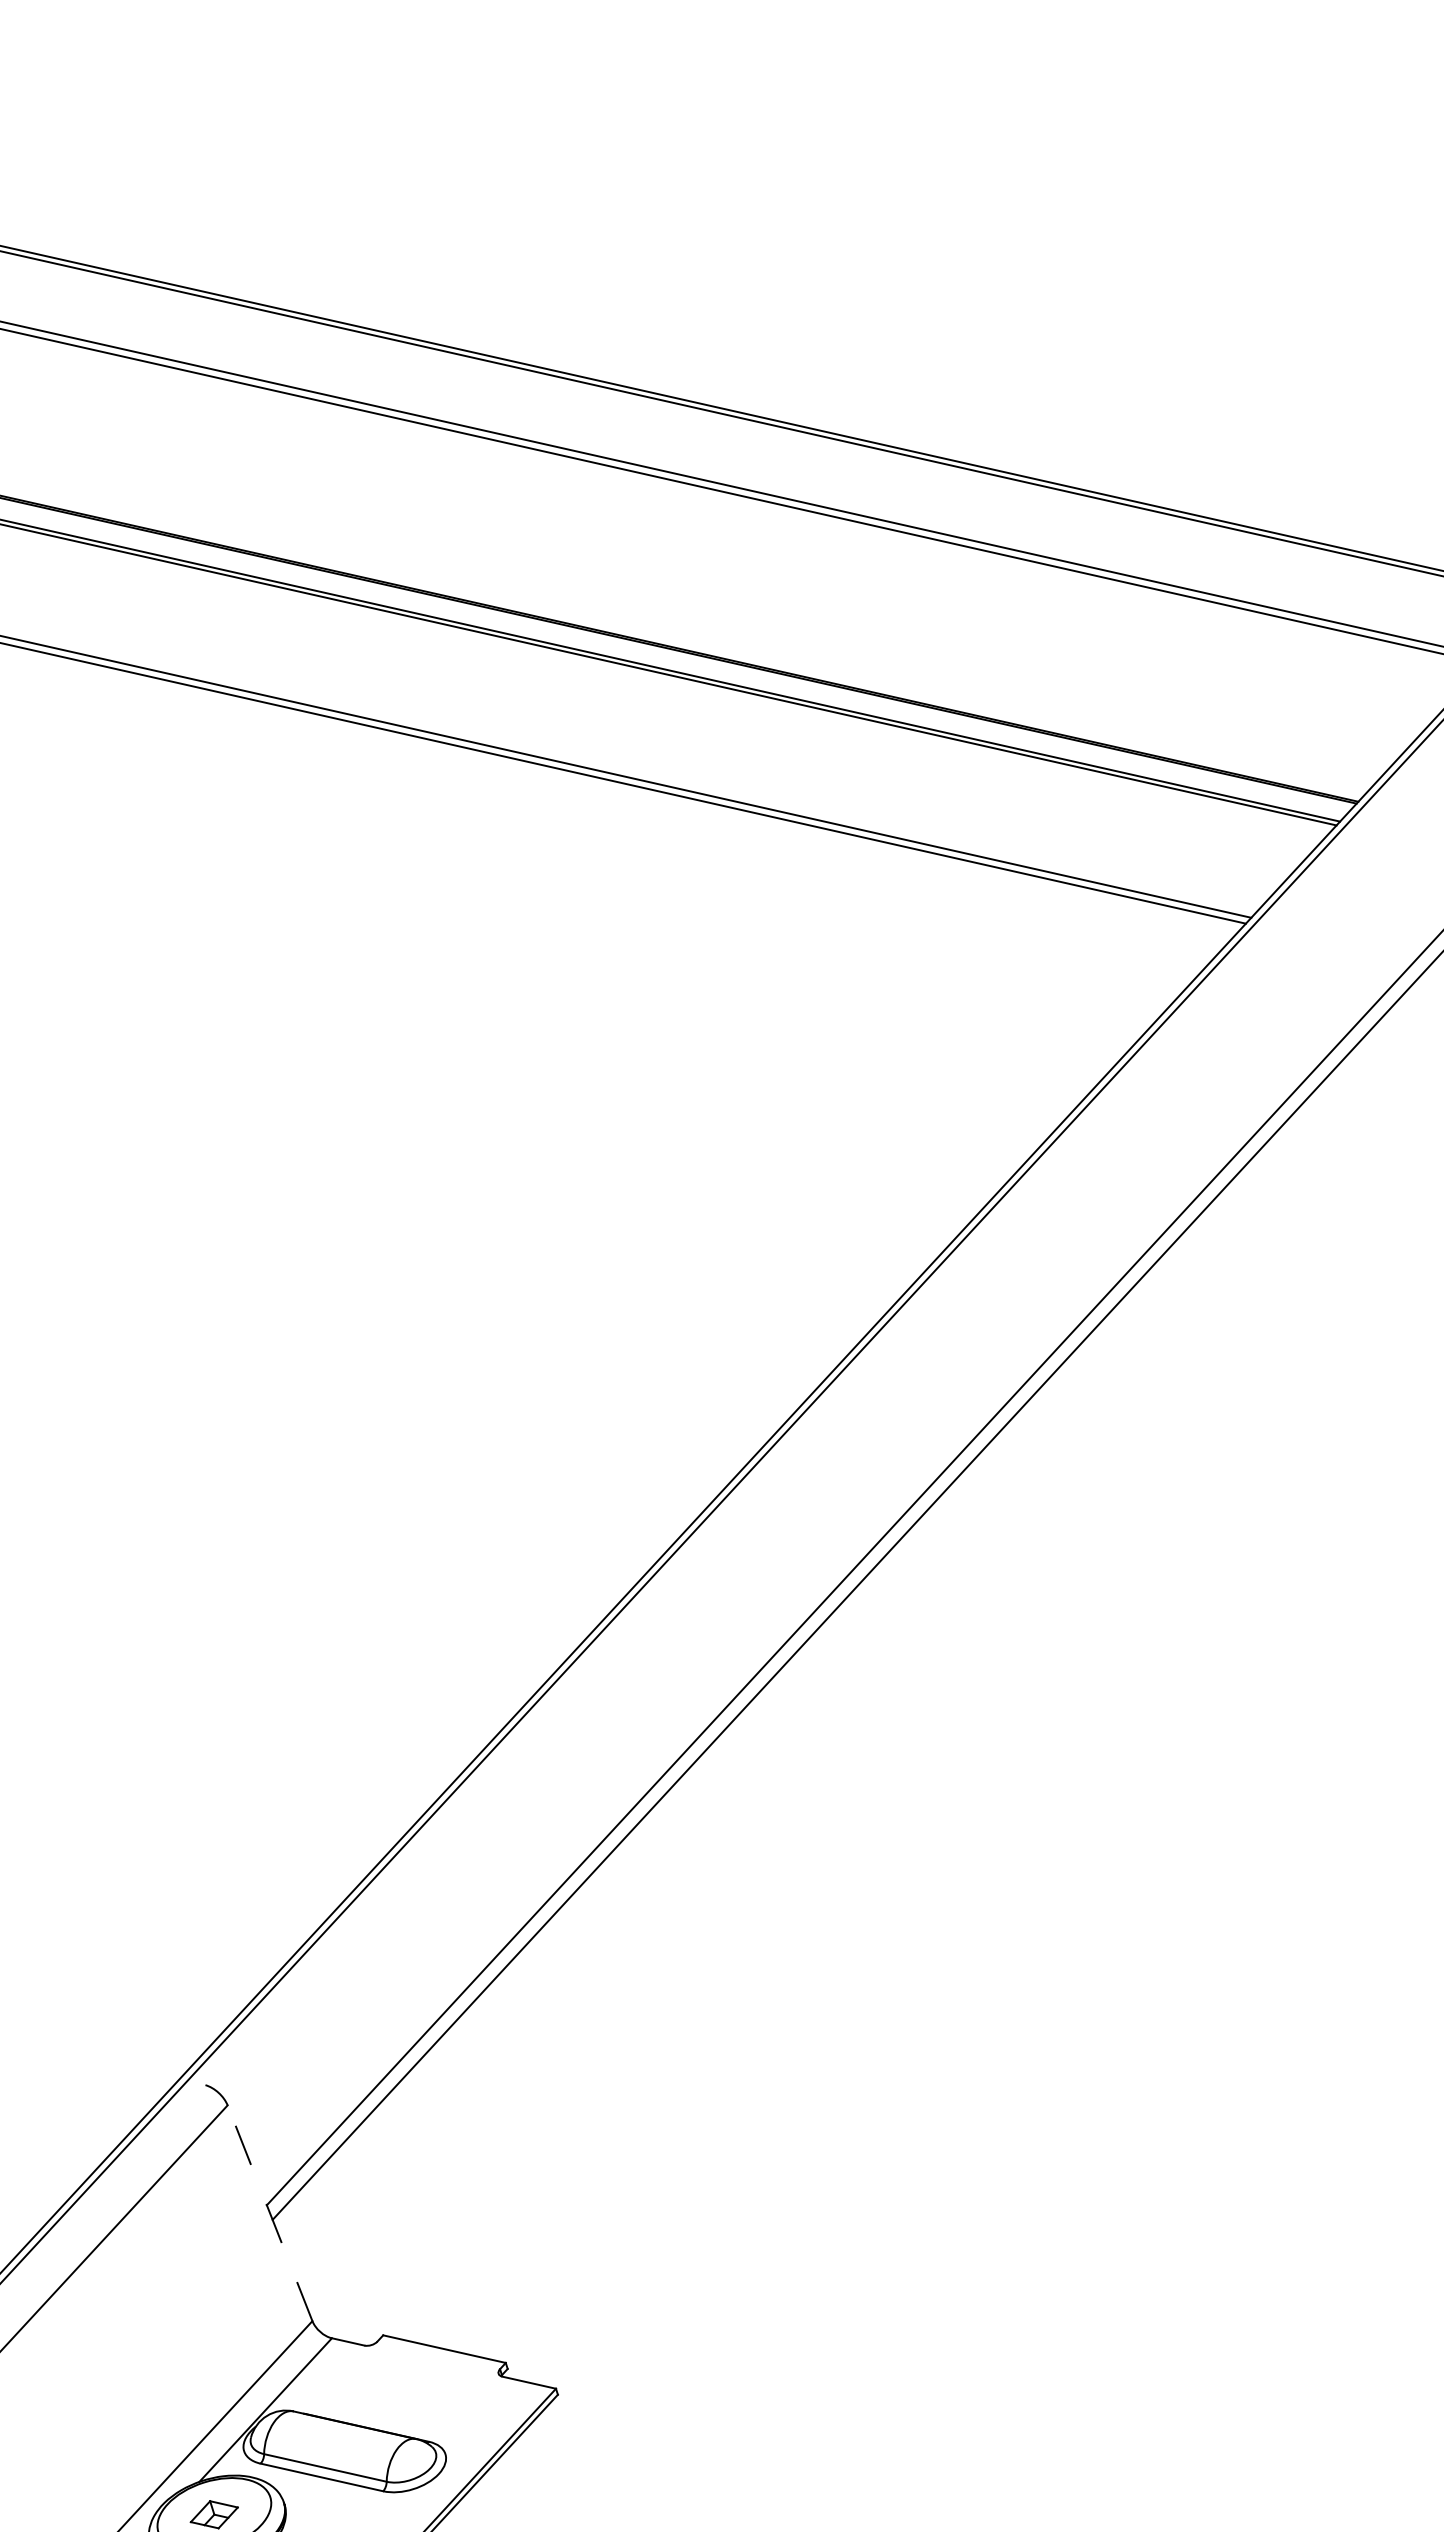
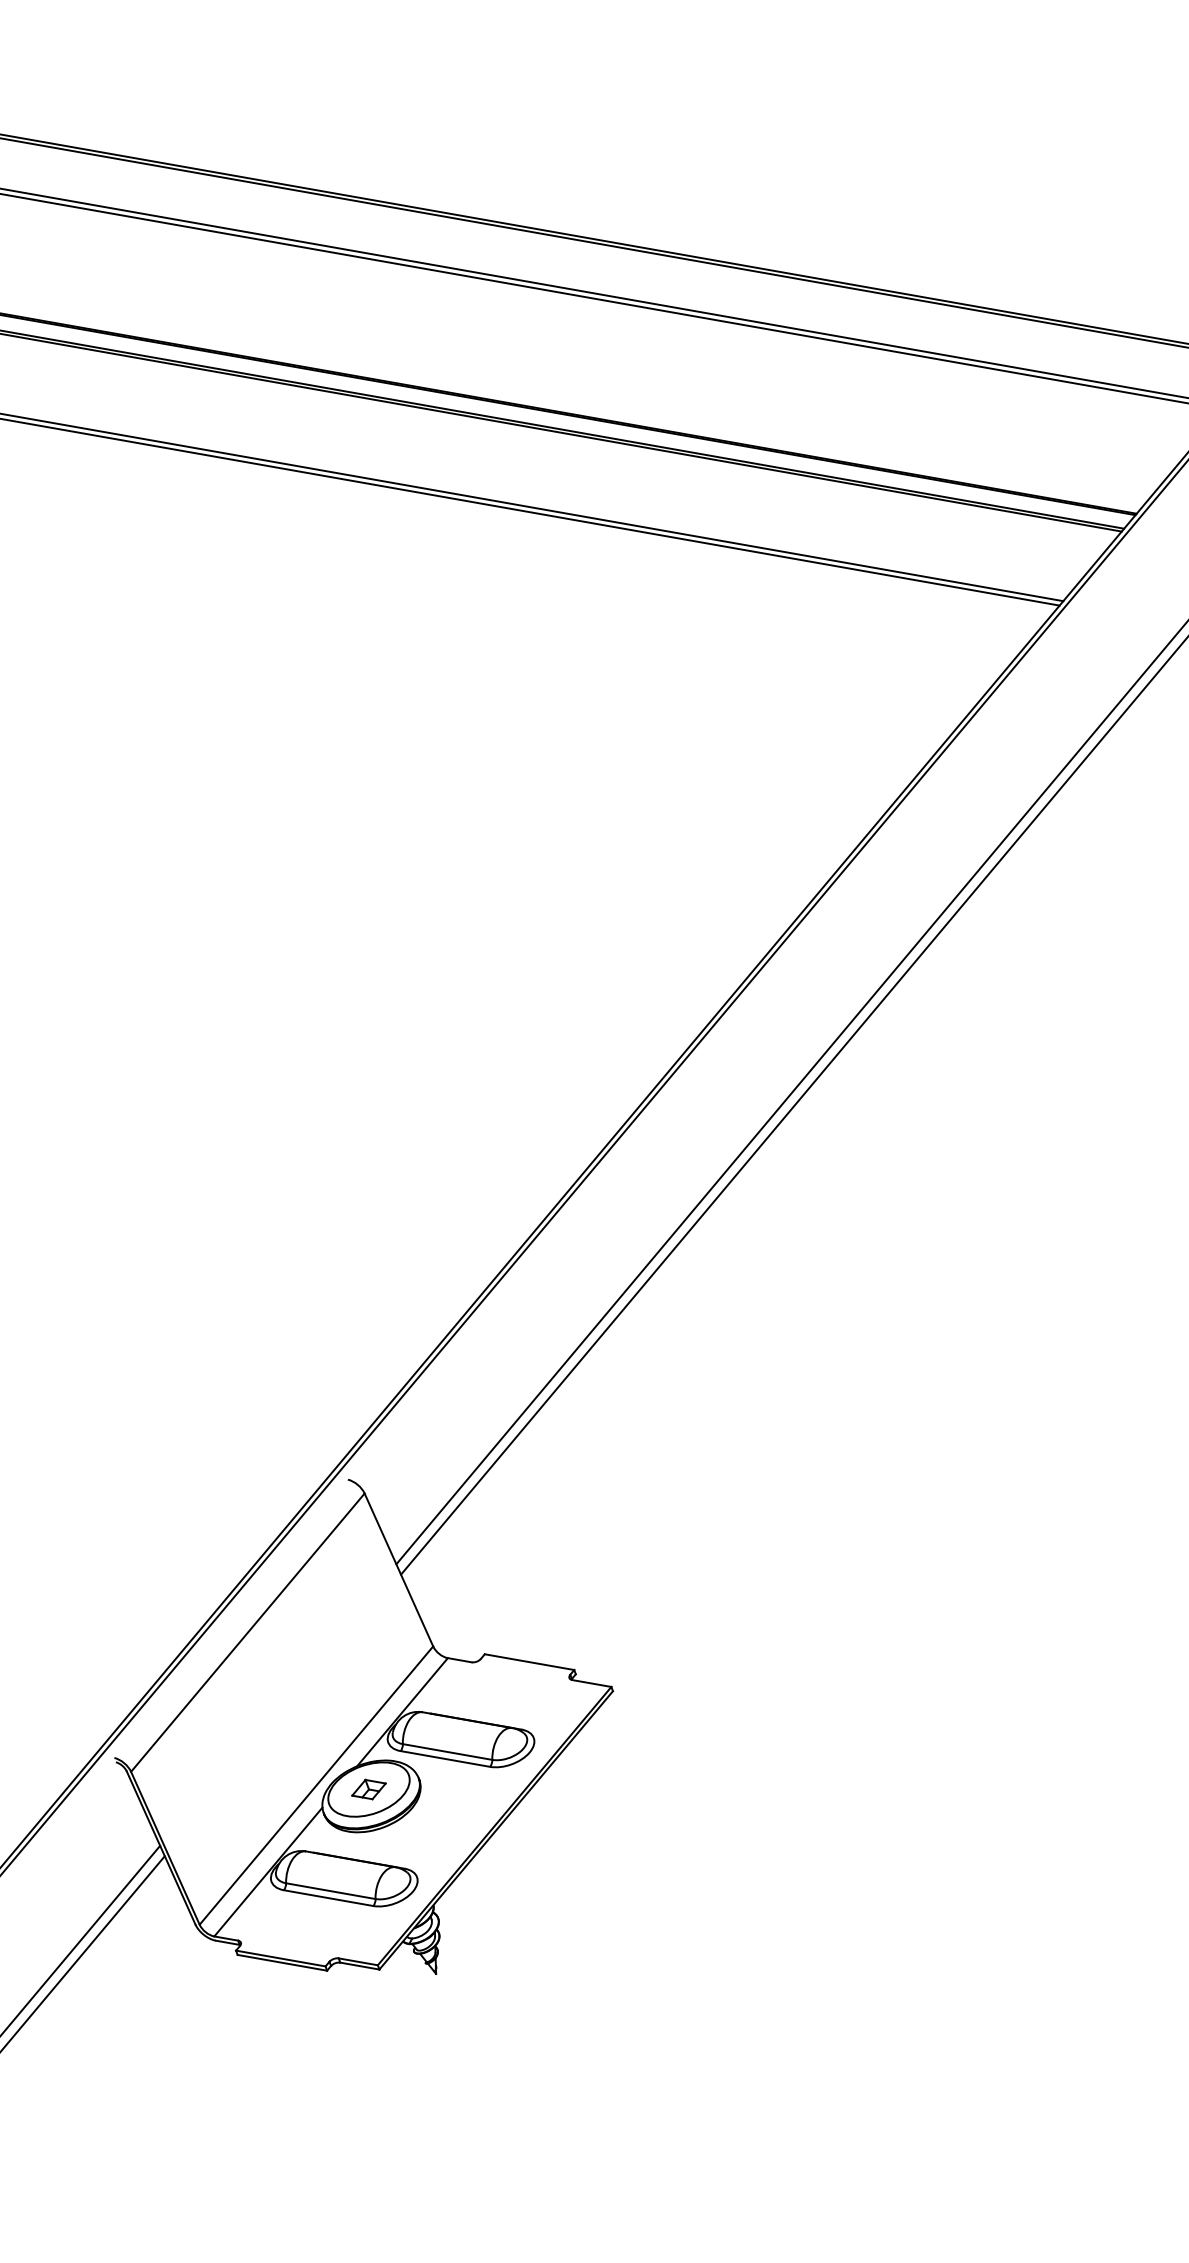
line: (269, 2212) -> (398, 1569), dashed -> solid

